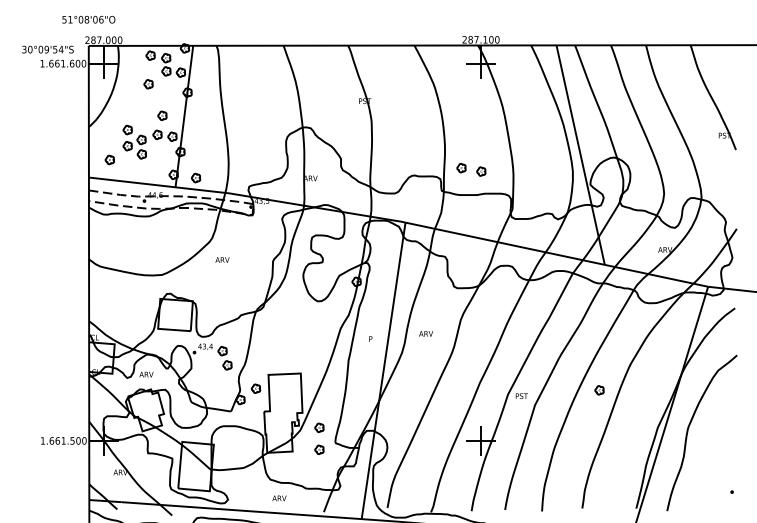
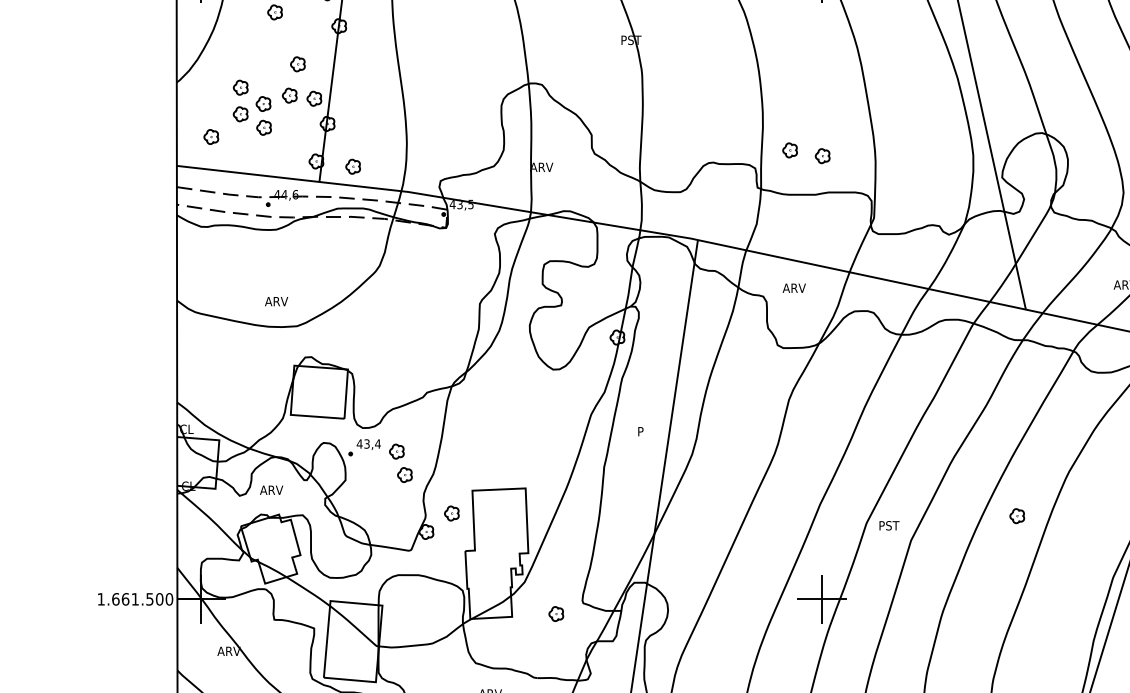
text: (222, 259) -> (276, 300), moved
text: (425, 333) -> (793, 287), moved
part: (319, 427) -> (556, 577), removed

